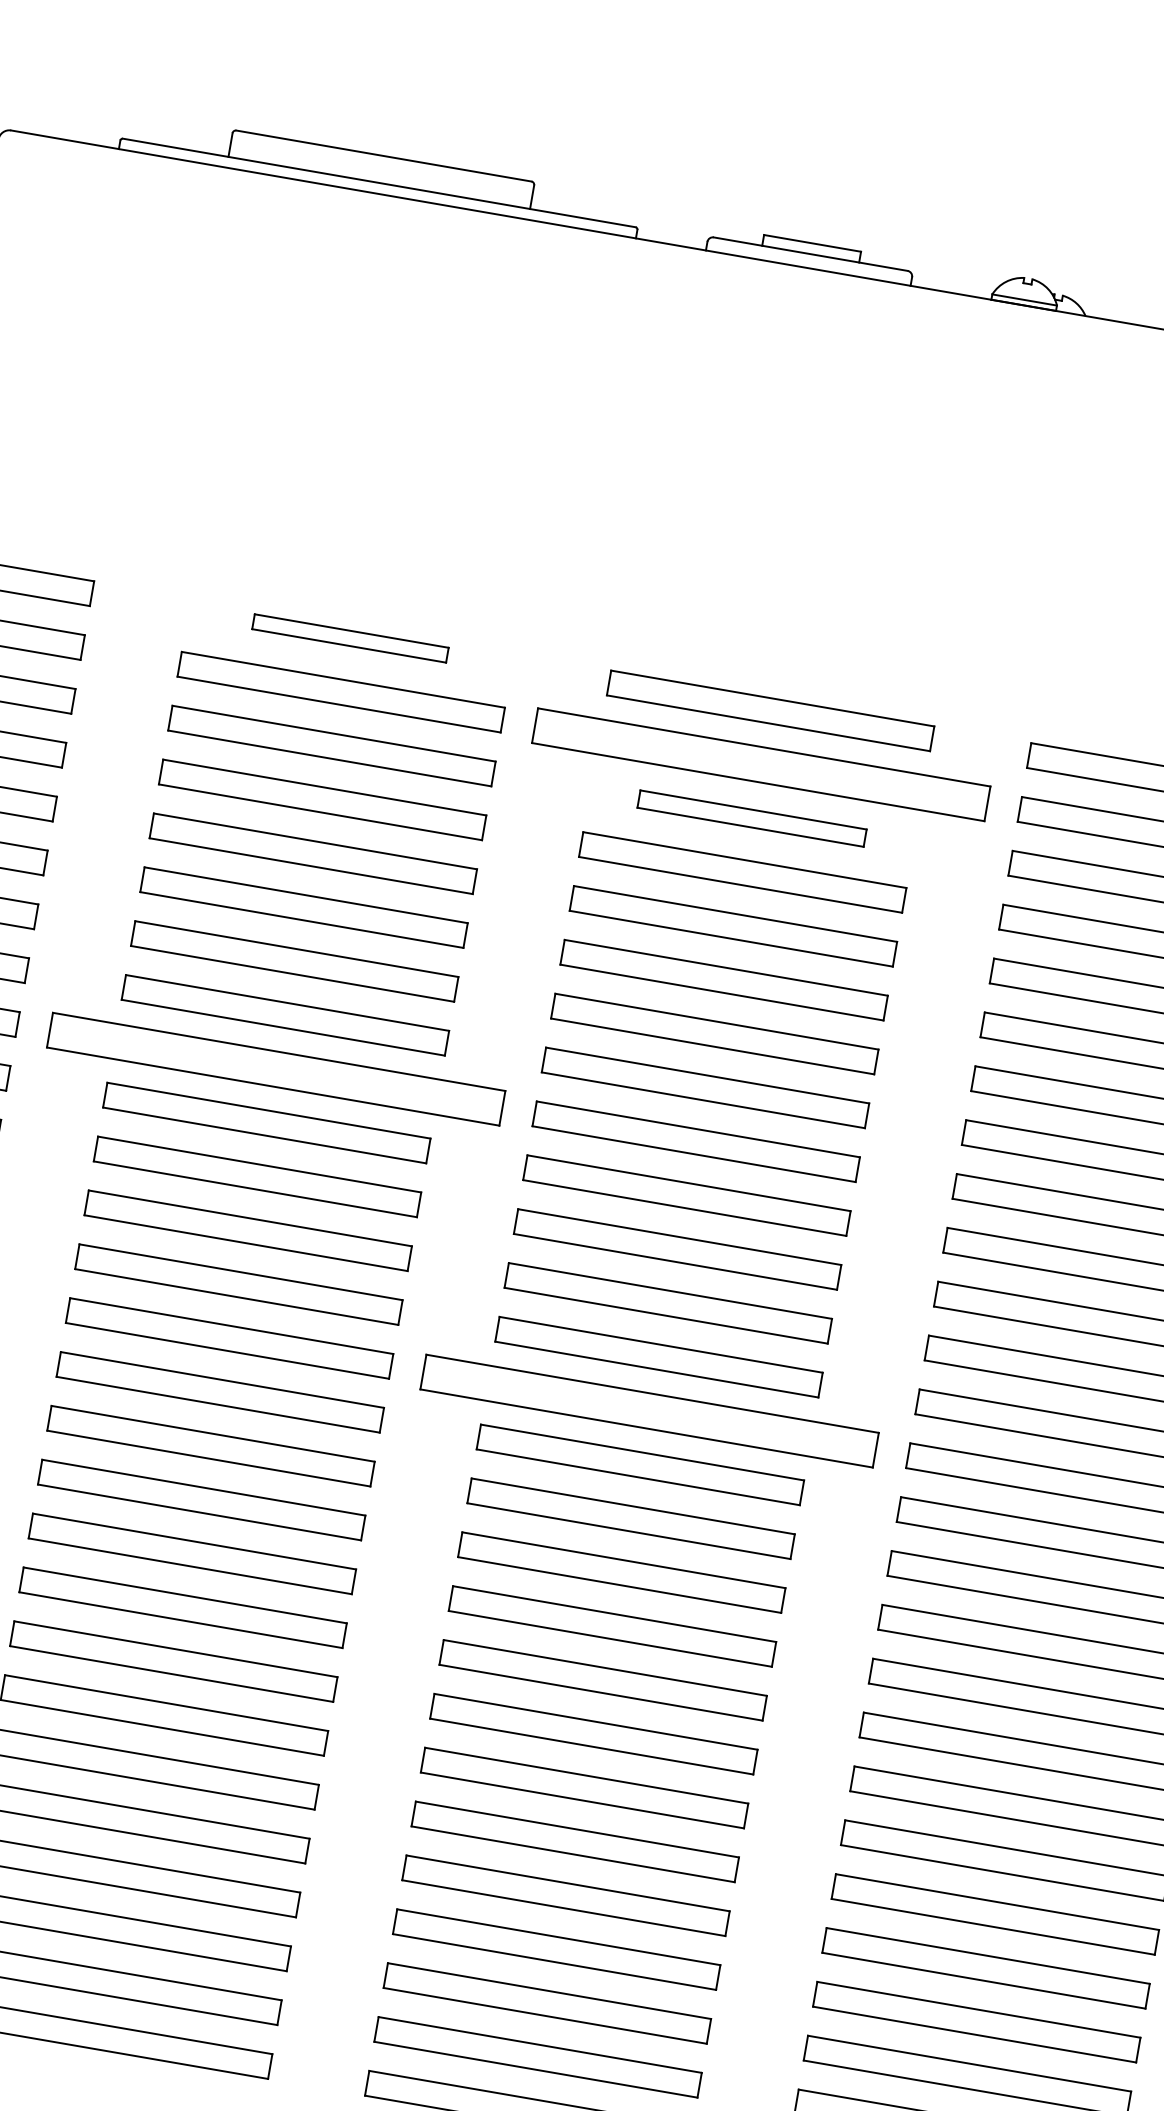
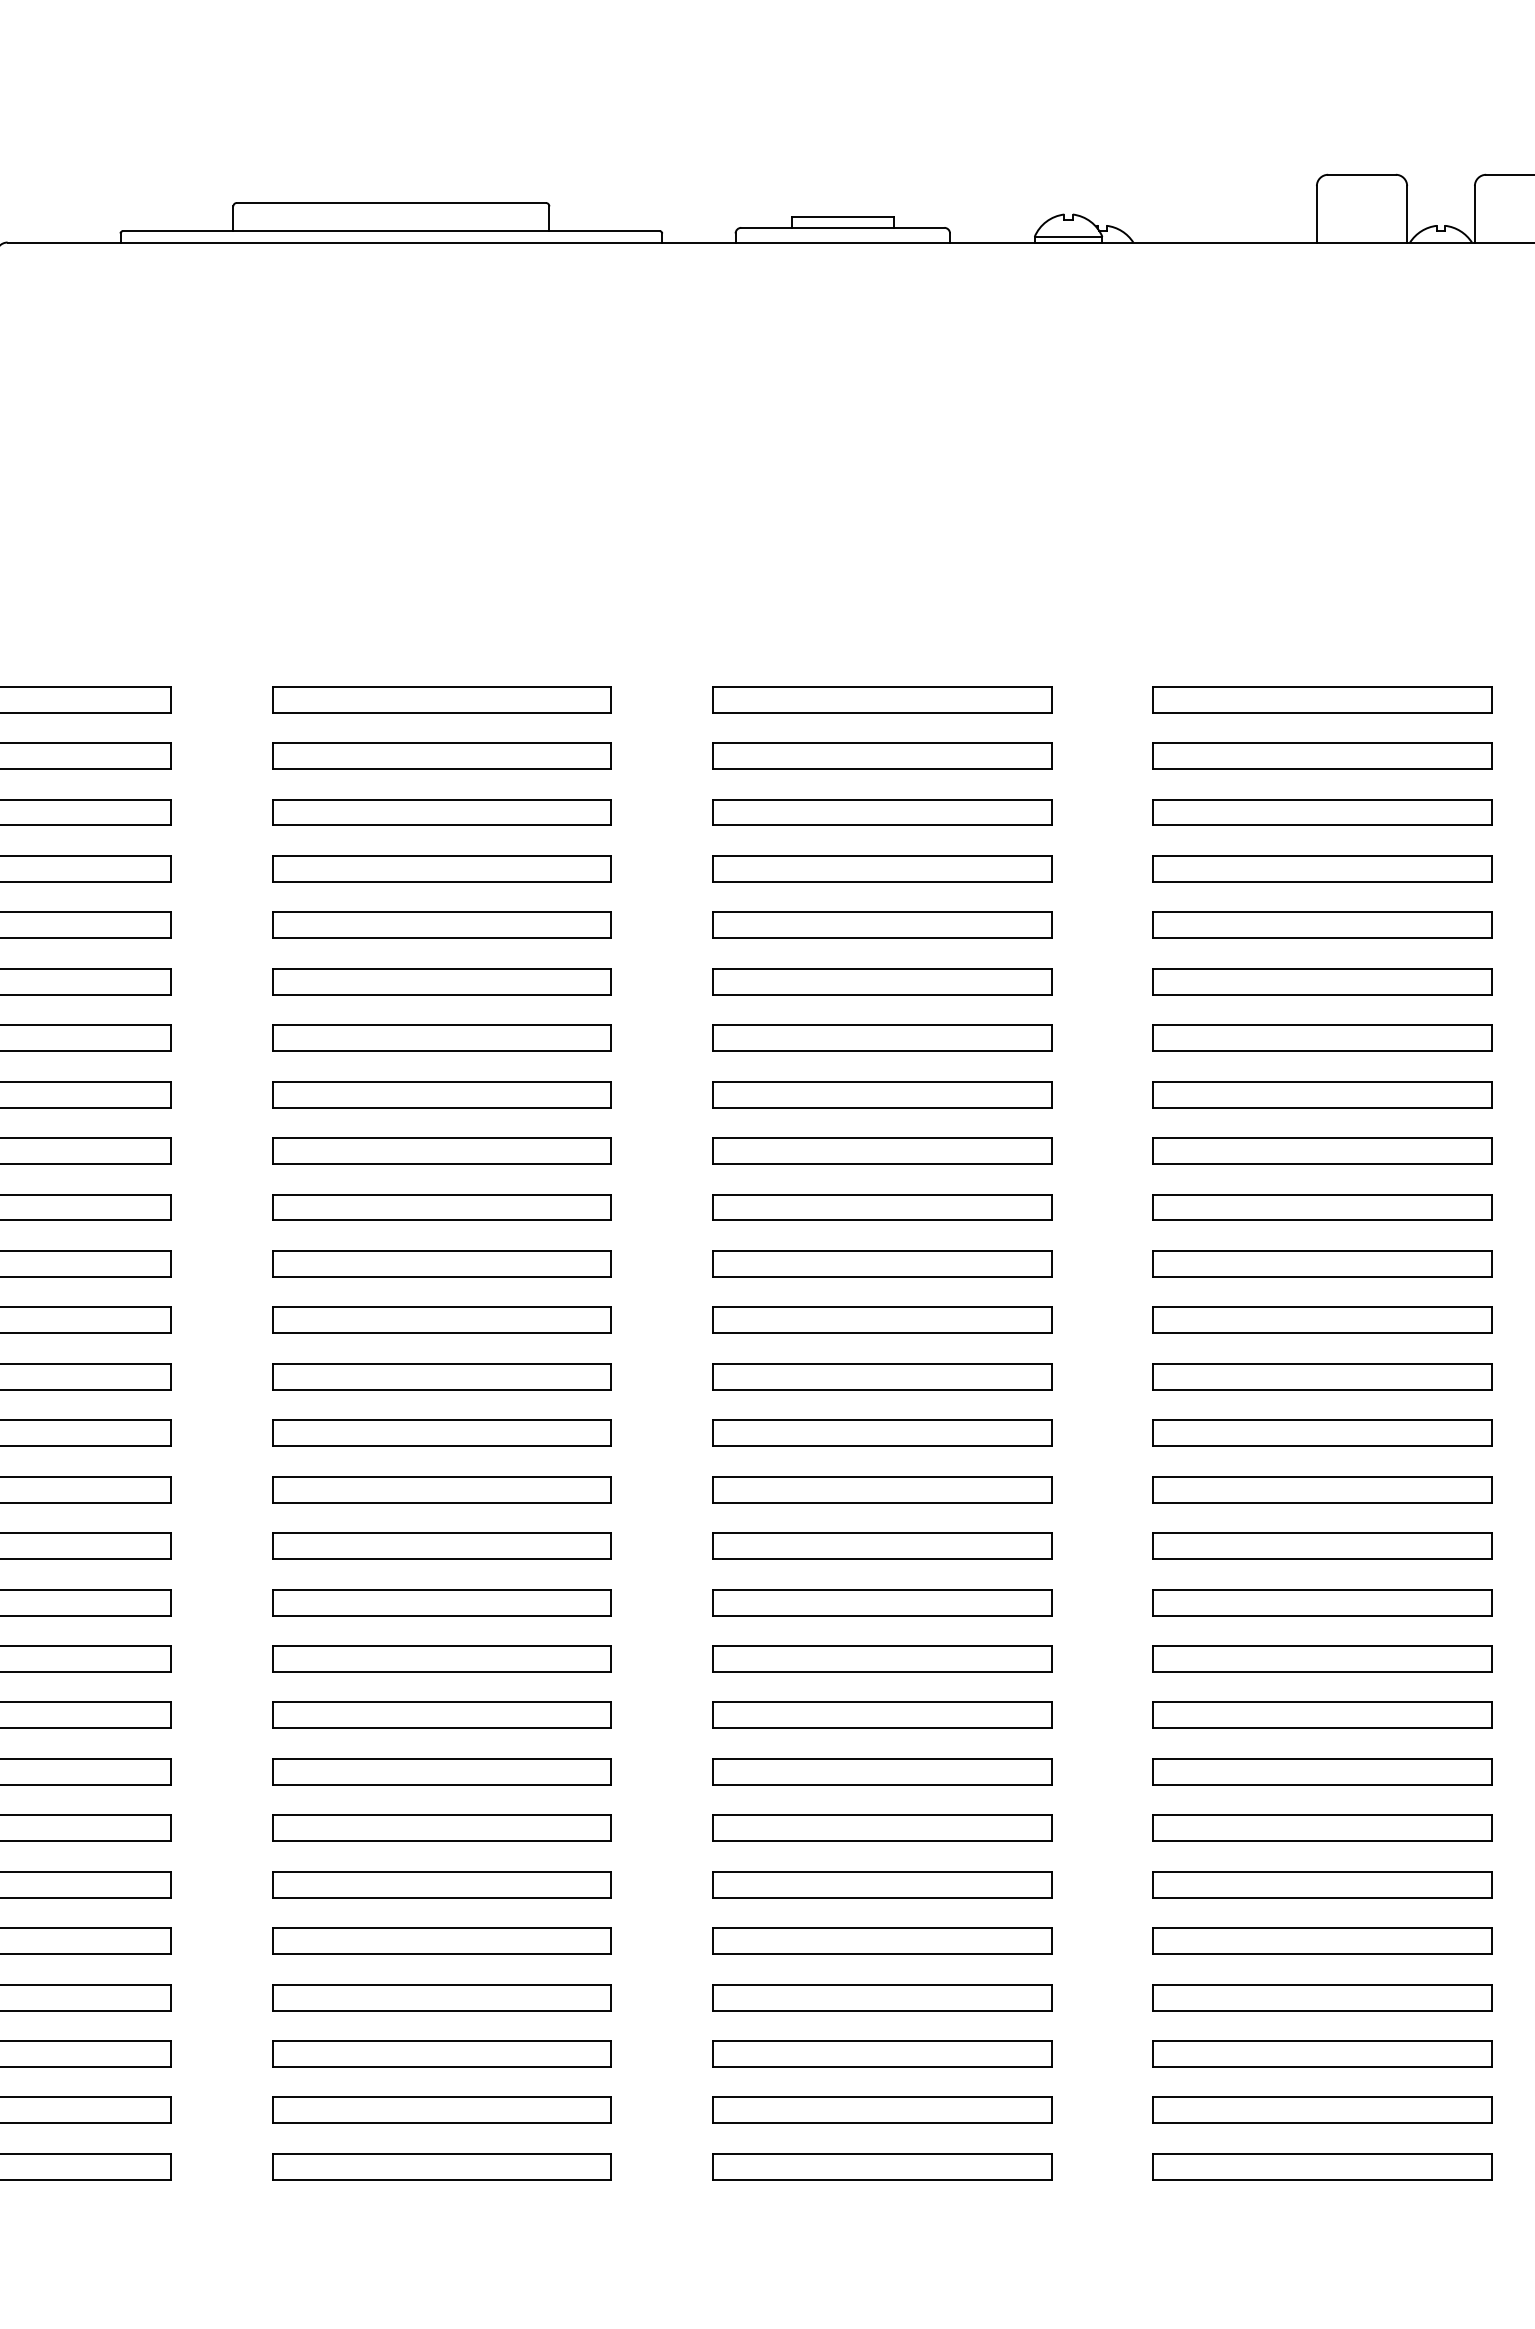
part: (349, 638) -> (441, 699), size x1.67
part: (761, 764) -> (882, 755), size x0.71
part: (752, 818) -> (882, 812), size x1.43
part: (275, 1068) -> (441, 1150), size x0.71
part: (649, 1410) -> (882, 1432), size x0.71

